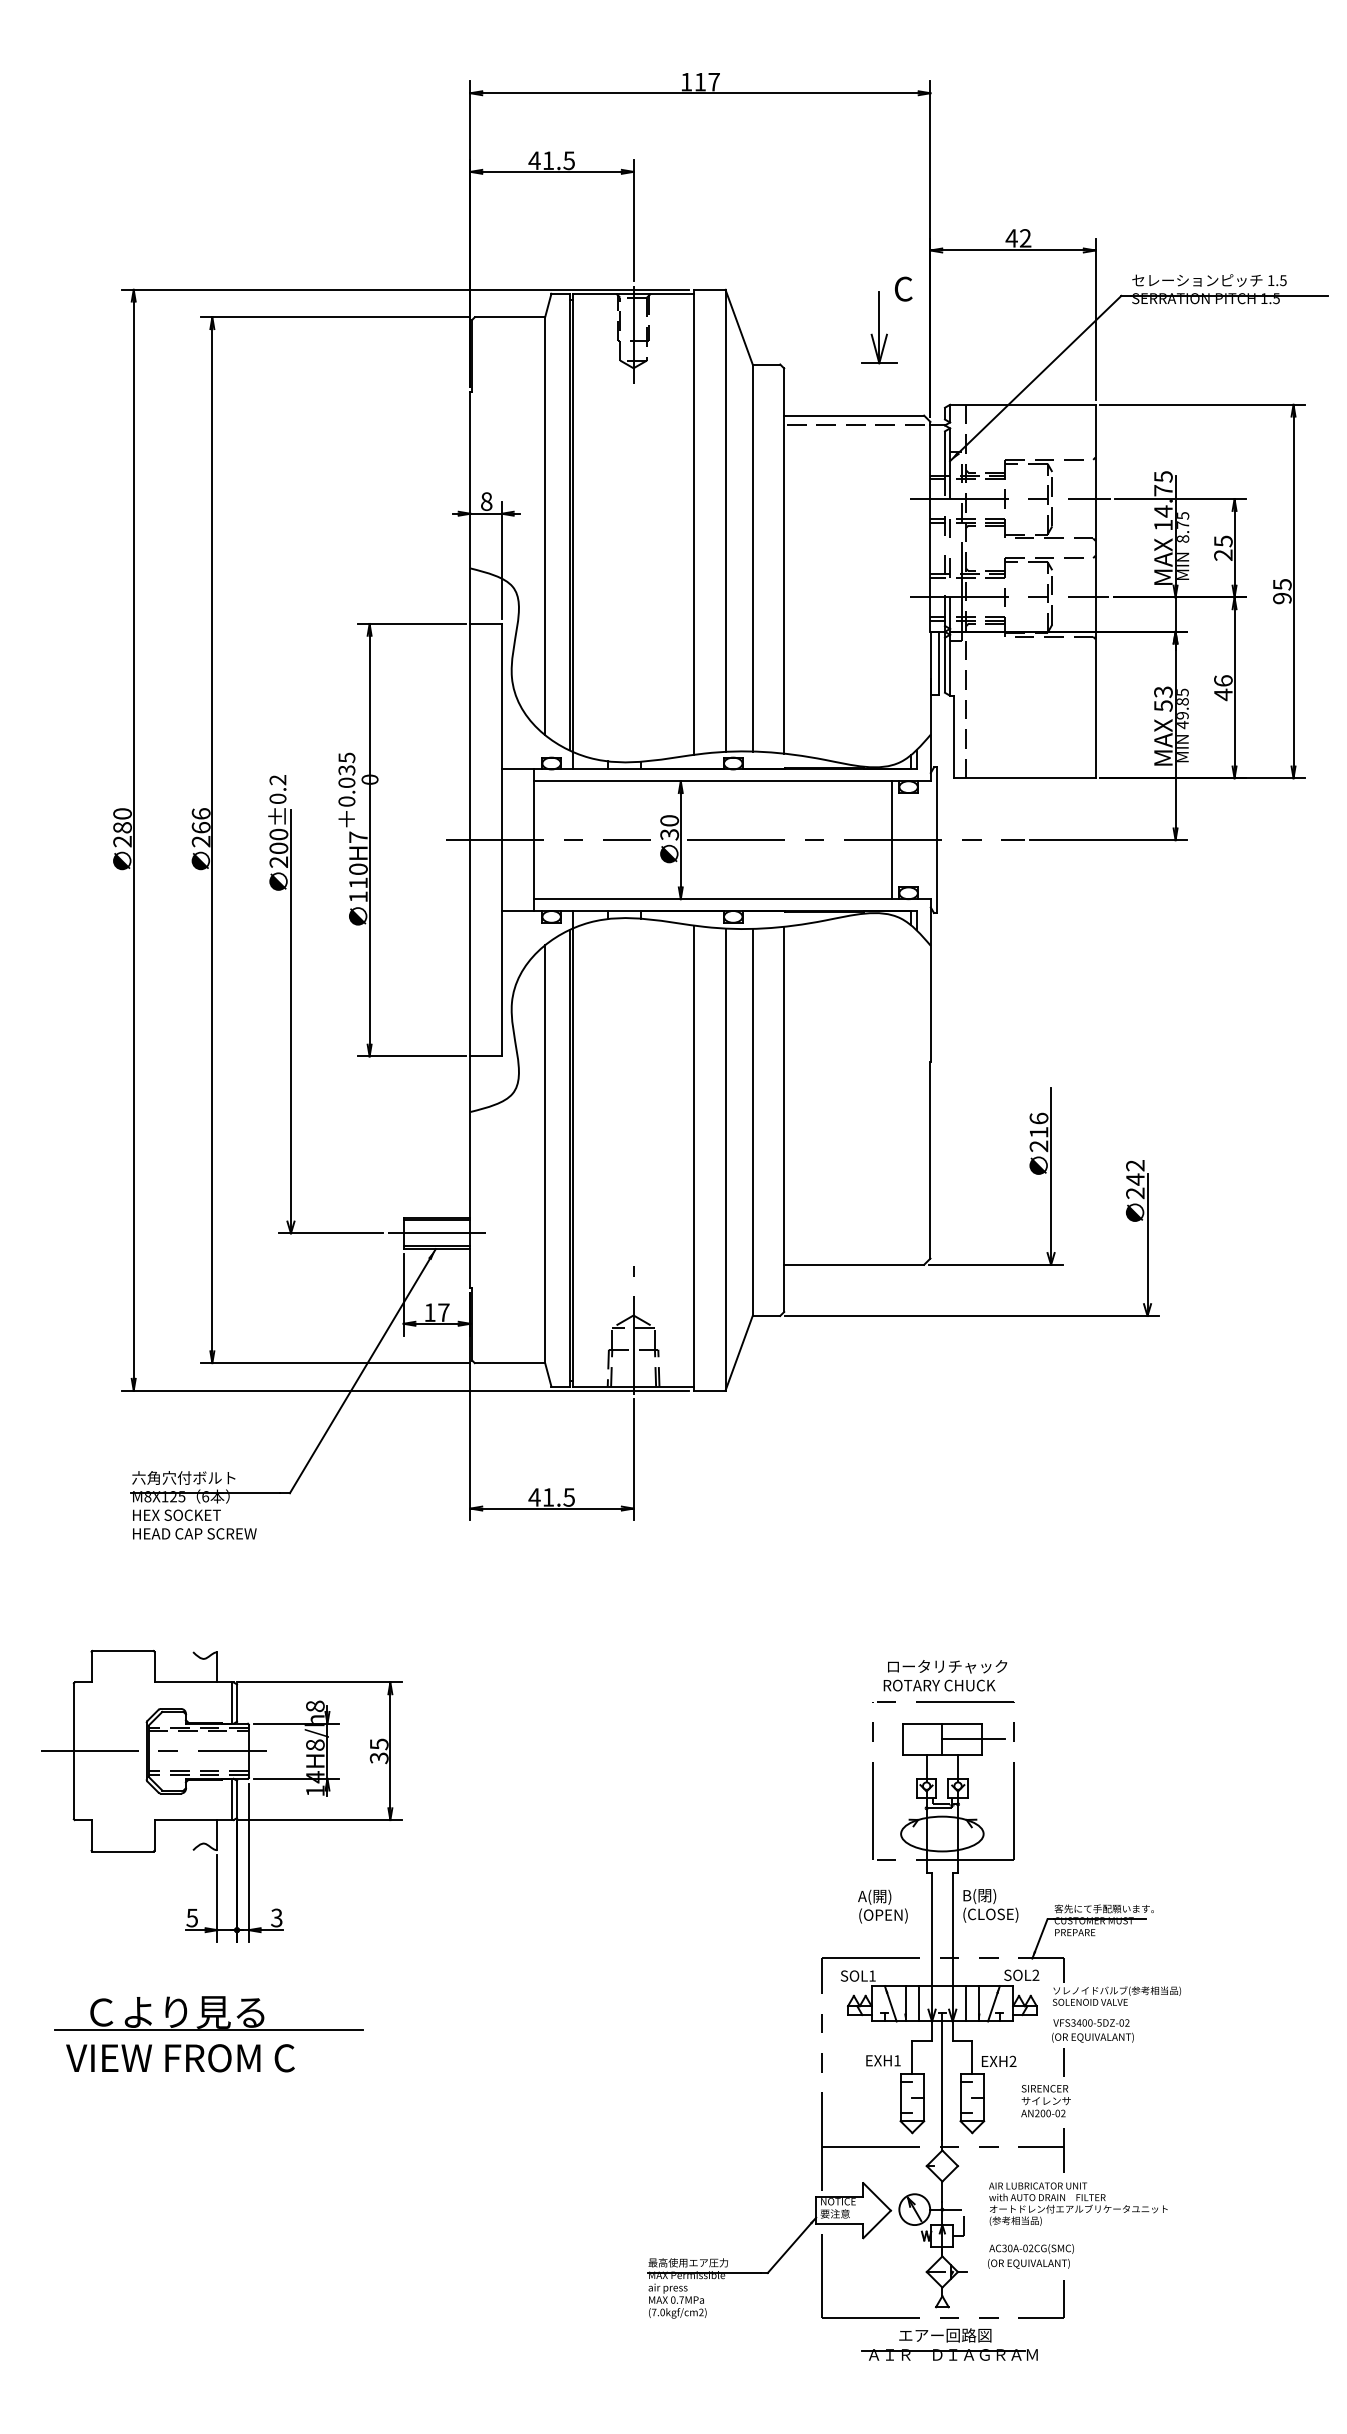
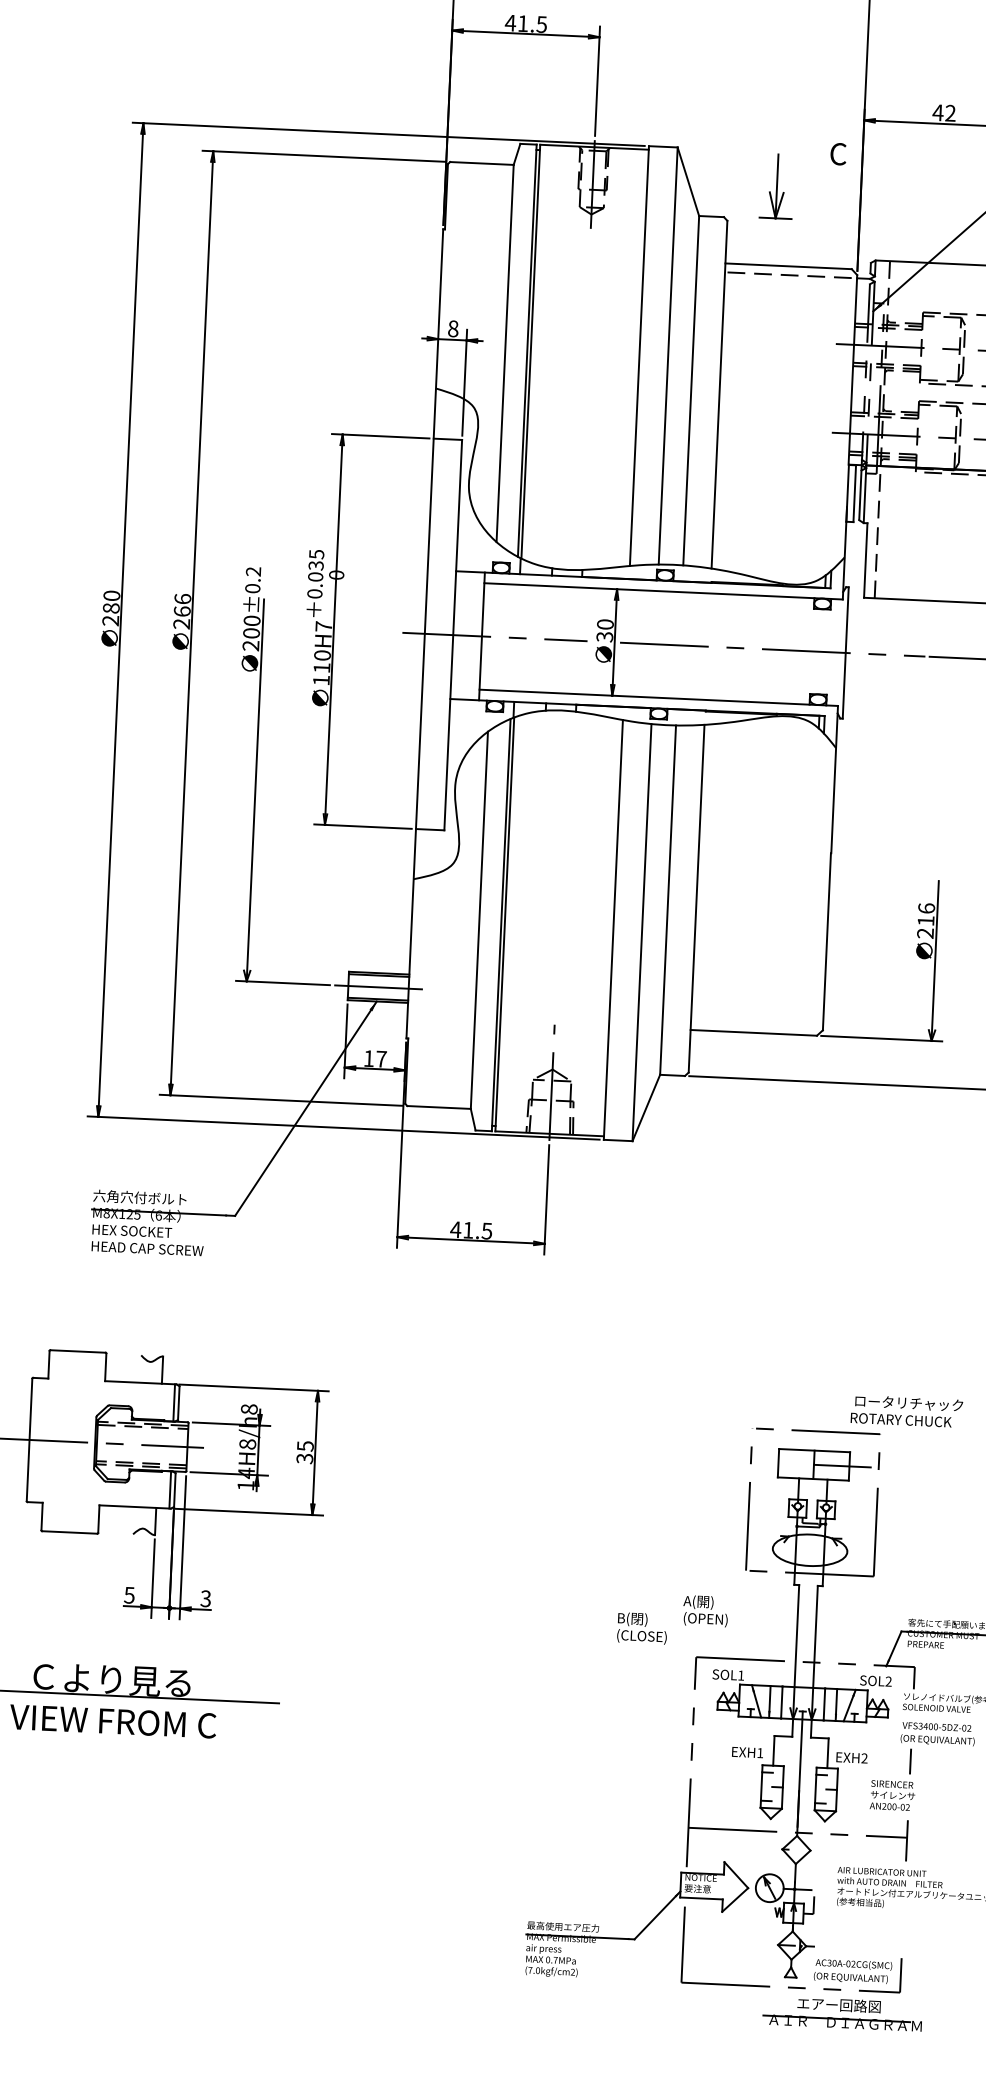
part: (879, 327) -> (777, 186), moved
line: (891, 840) -> (804, 651), removed
text: (945, 1675) -> (906, 1411), moved
text: (990, 1905) -> (642, 1628), moved
text: (882, 1906) -> (705, 1611), moved
text: (1030, 2256) -> (852, 1971), moved
part: (949, 2344) -> (842, 2013), moved

